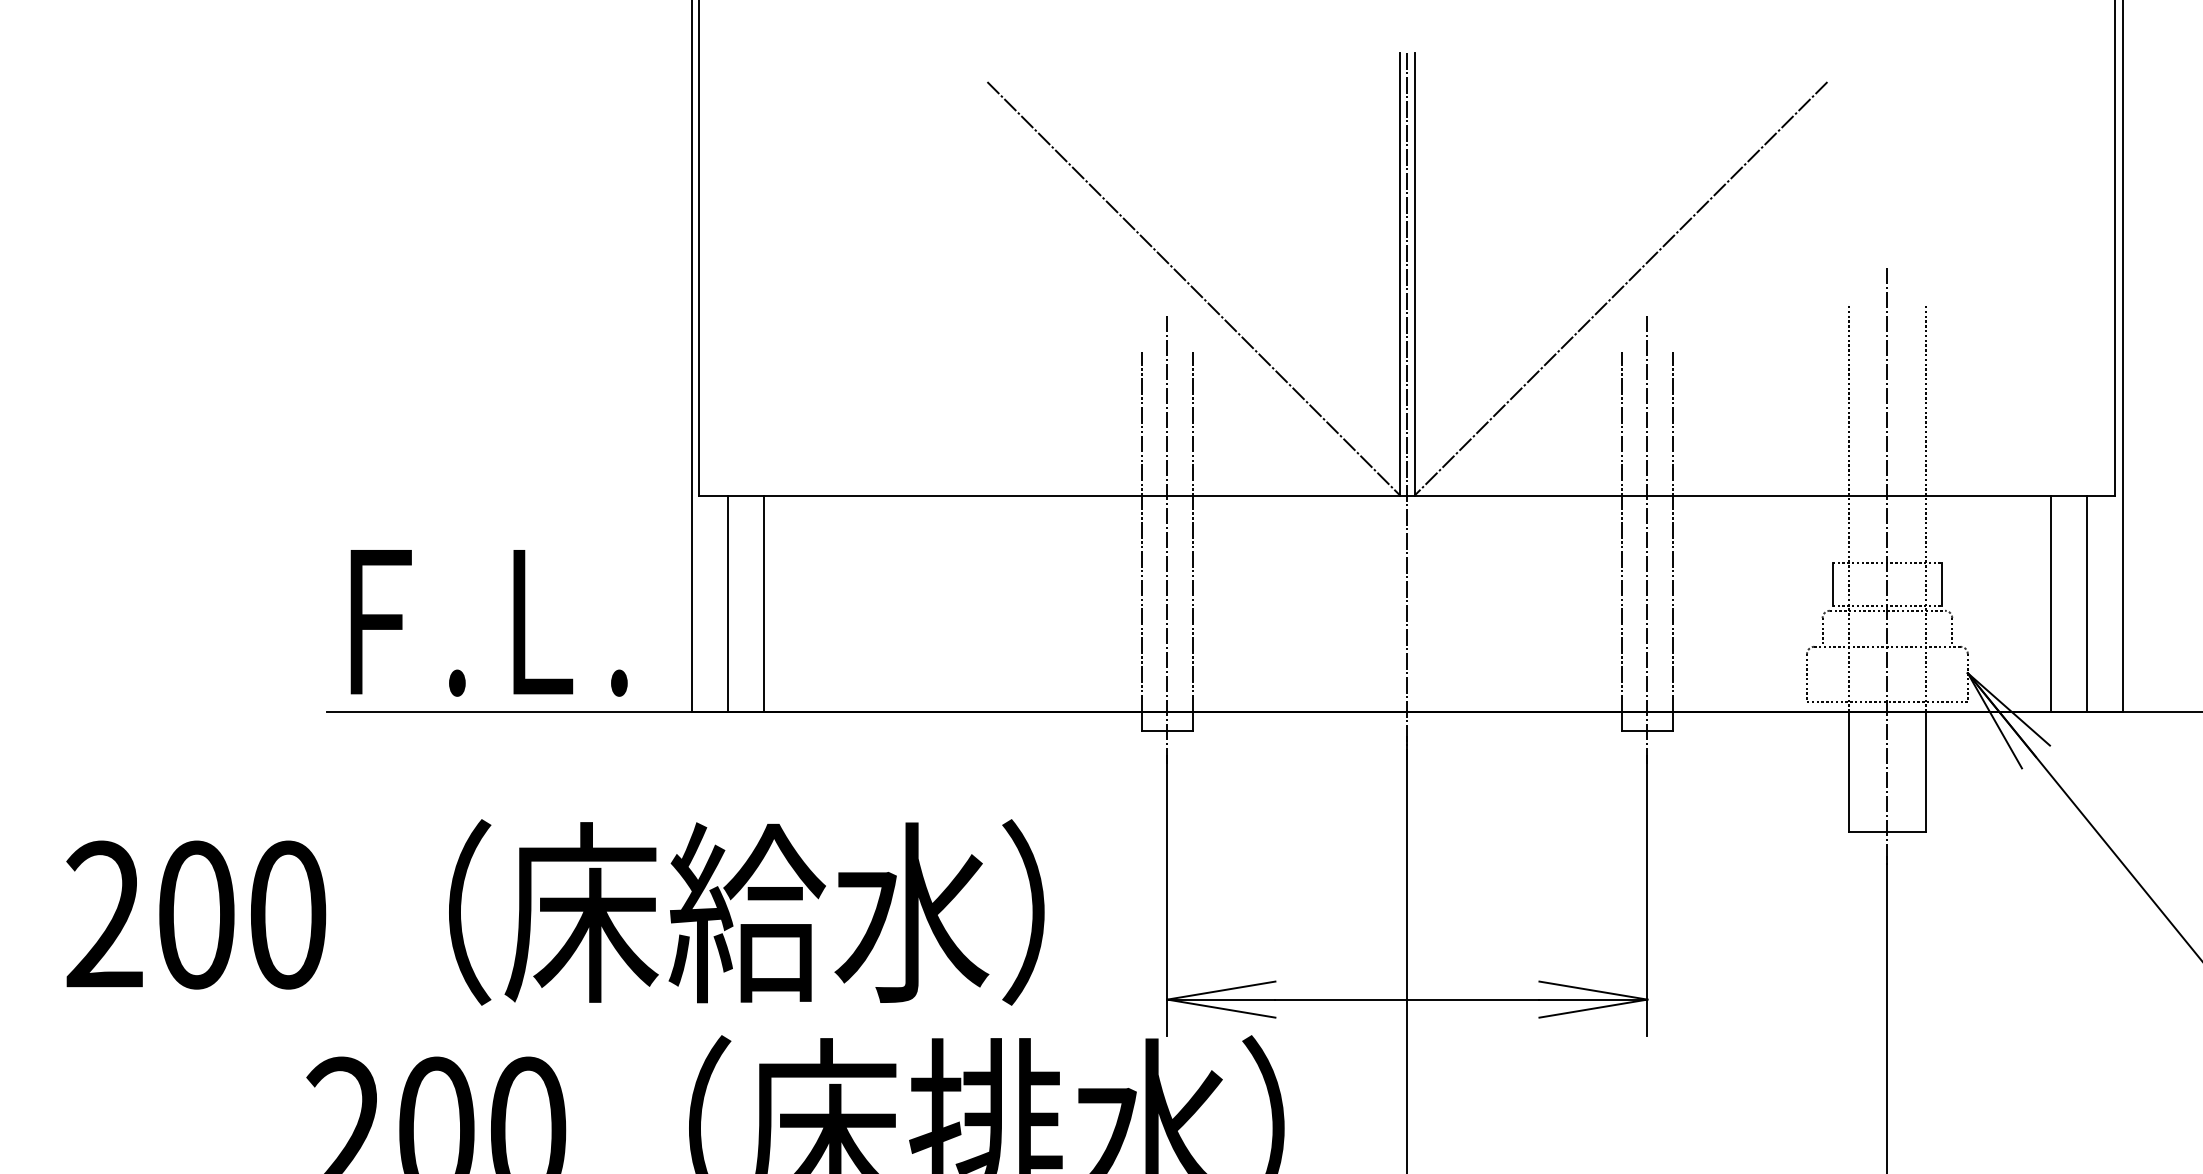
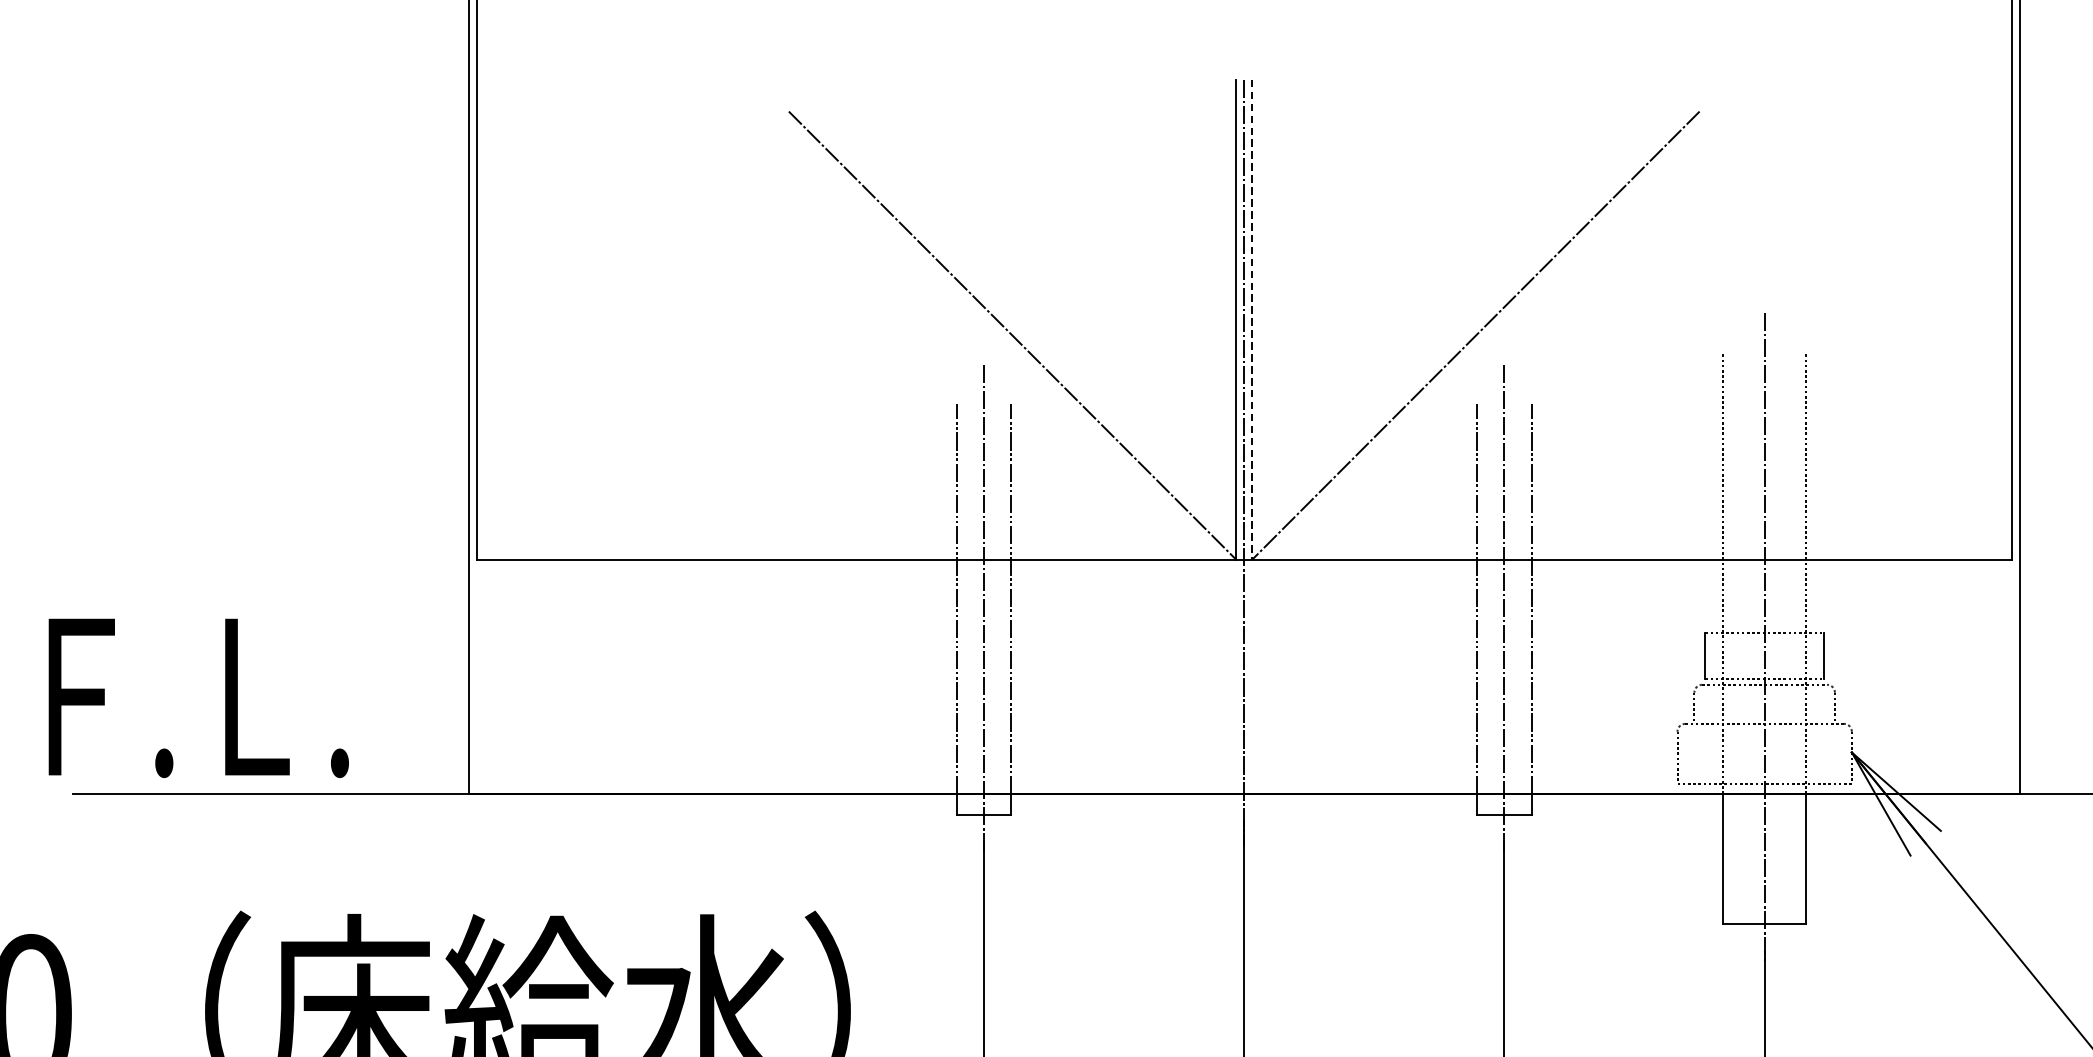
line: (1414, 274) -> (1251, 320), solid -> dashed
line: (728, 603) -> (508, 676), removed
line: (764, 603) -> (547, 676), removed
line: (2050, 603) -> (1941, 676), removed
line: (2086, 603) -> (1980, 676), removed
text: (488, 623) -> (198, 698), moved

